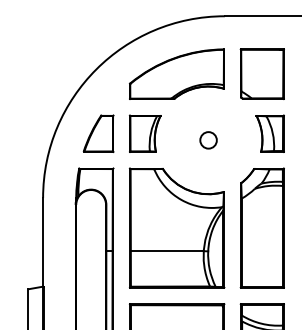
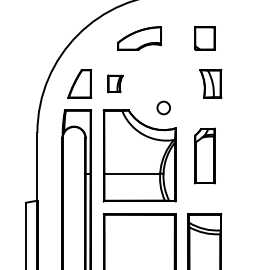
part: (176, 74) -> (139, 38), size x0.6
part: (261, 74) -> (204, 38), size x0.6
part: (145, 133) -> (115, 83), size x0.6
circle: (208, 139) -> (163, 107), moved
part: (261, 227) -> (204, 155), size x0.6

